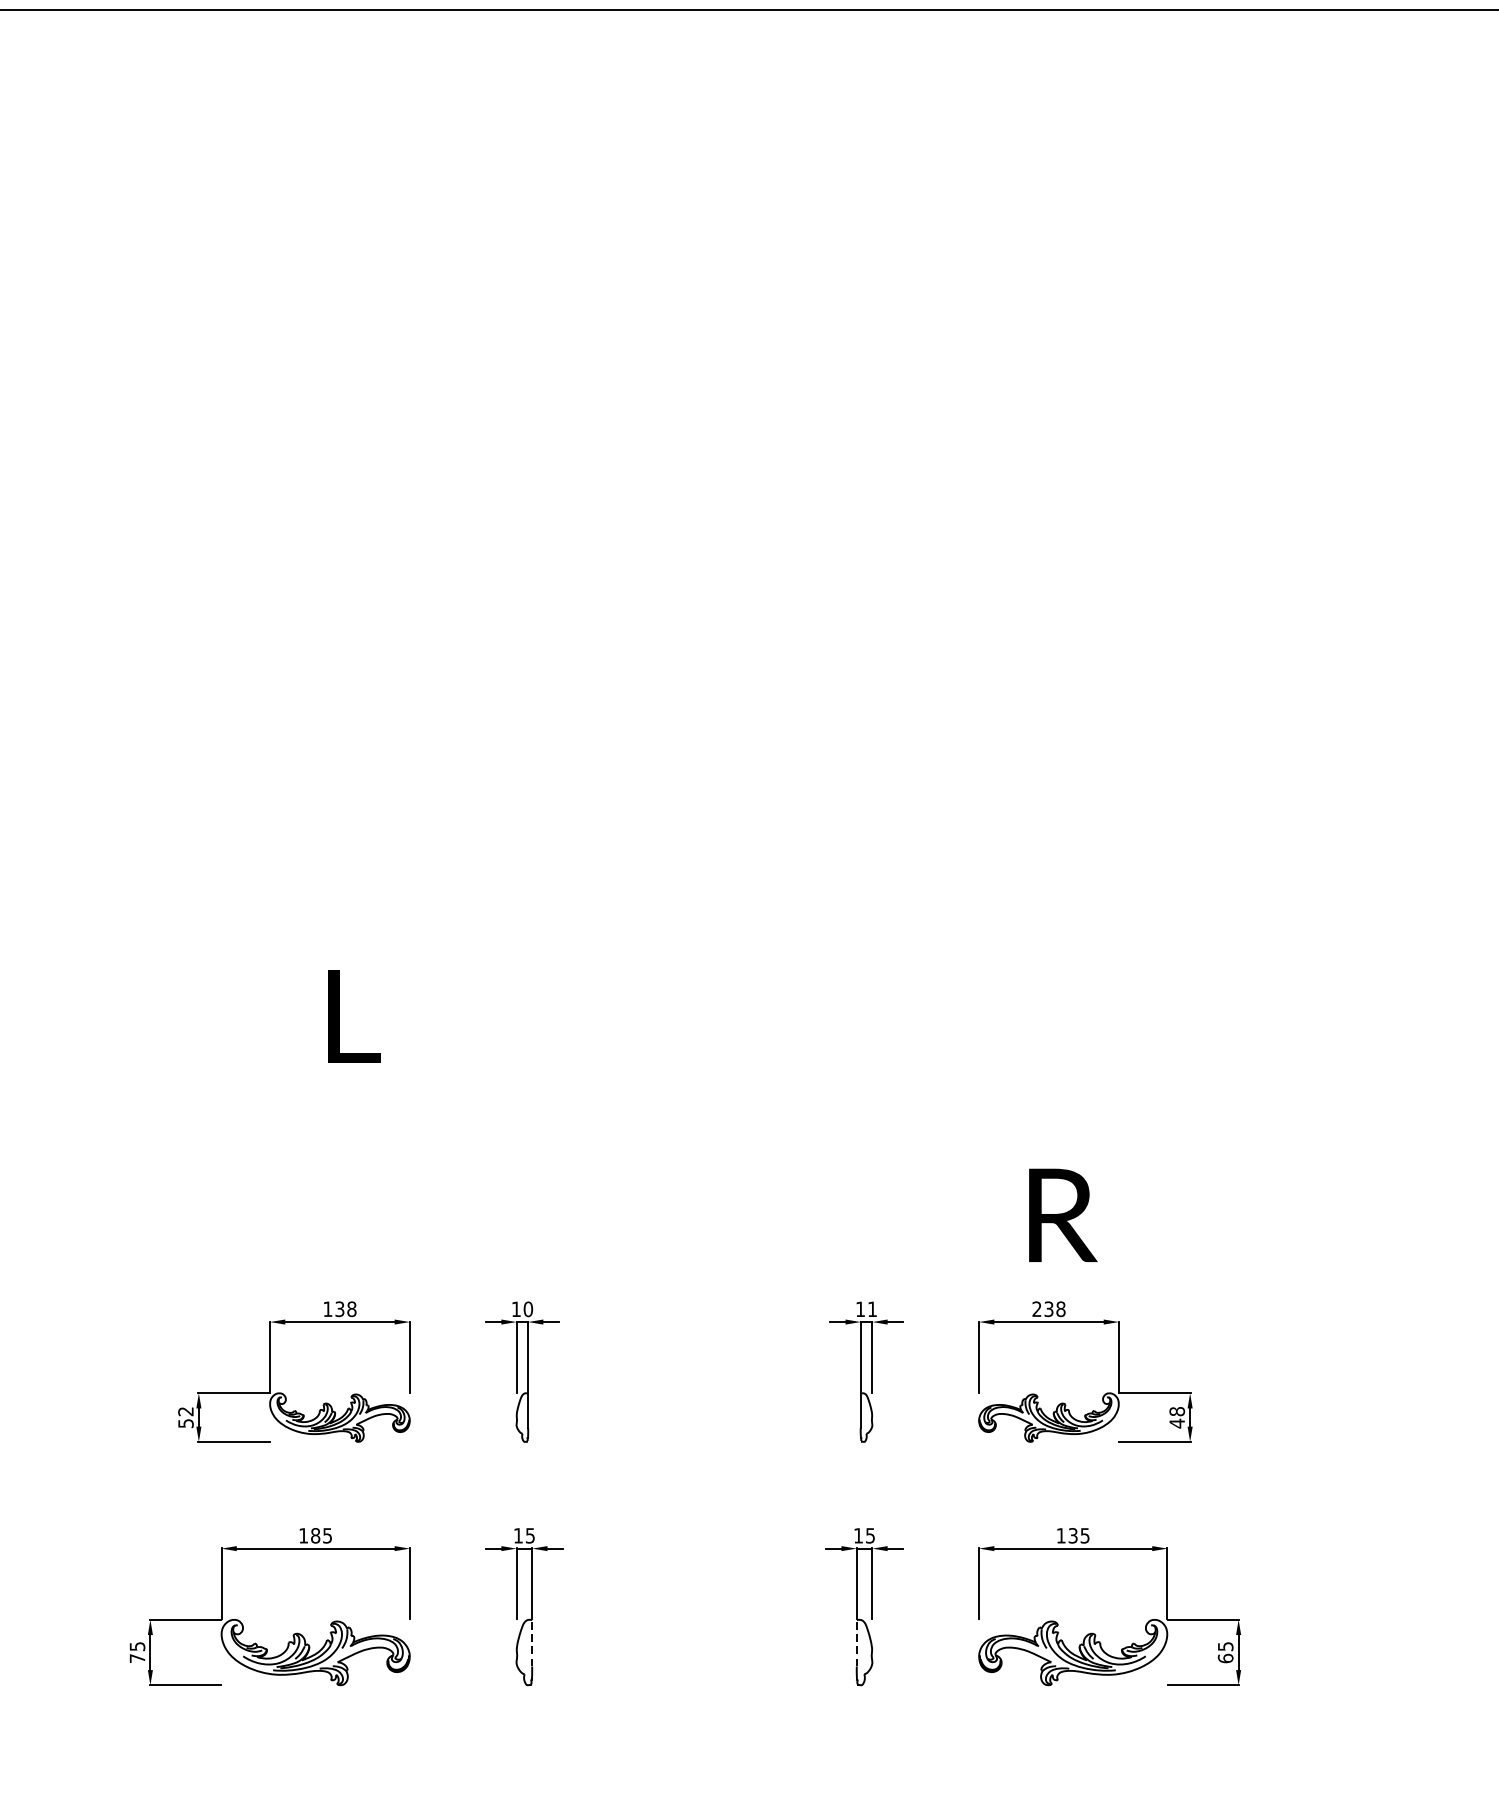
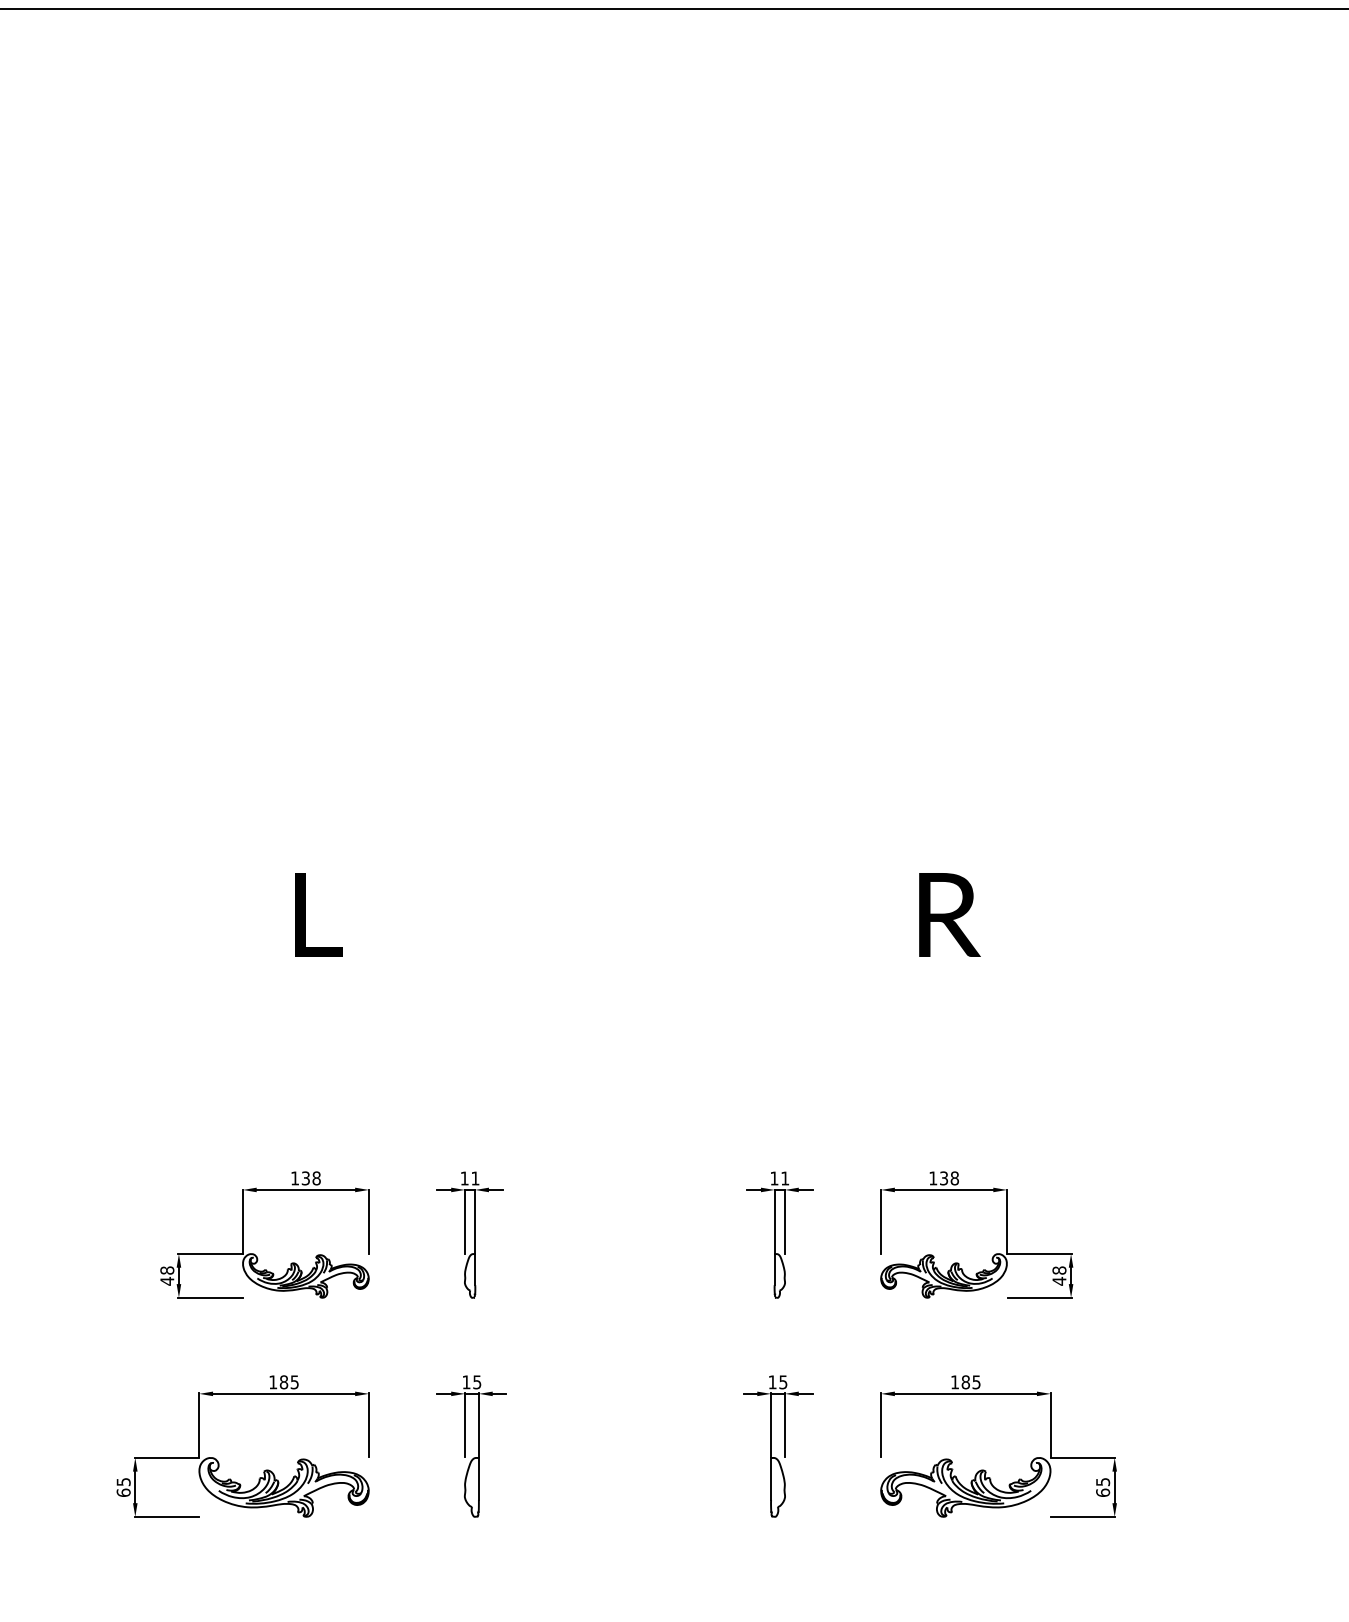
text: (1062, 1214) -> (949, 914), moved
text: (528, 1309) -> (475, 1178), 10 -> 11
text: (1037, 1309) -> (933, 1178), 238 -> 138
text: (186, 1417) -> (167, 1275), 52 -> 48
text: (1072, 1535) -> (965, 1382), 135 -> 185
line: (531, 1643) -> (478, 1479), dashed -> solid
line: (857, 1643) -> (771, 1479), dashed -> solid
text: (137, 1658) -> (123, 1492), 75 -> 65

